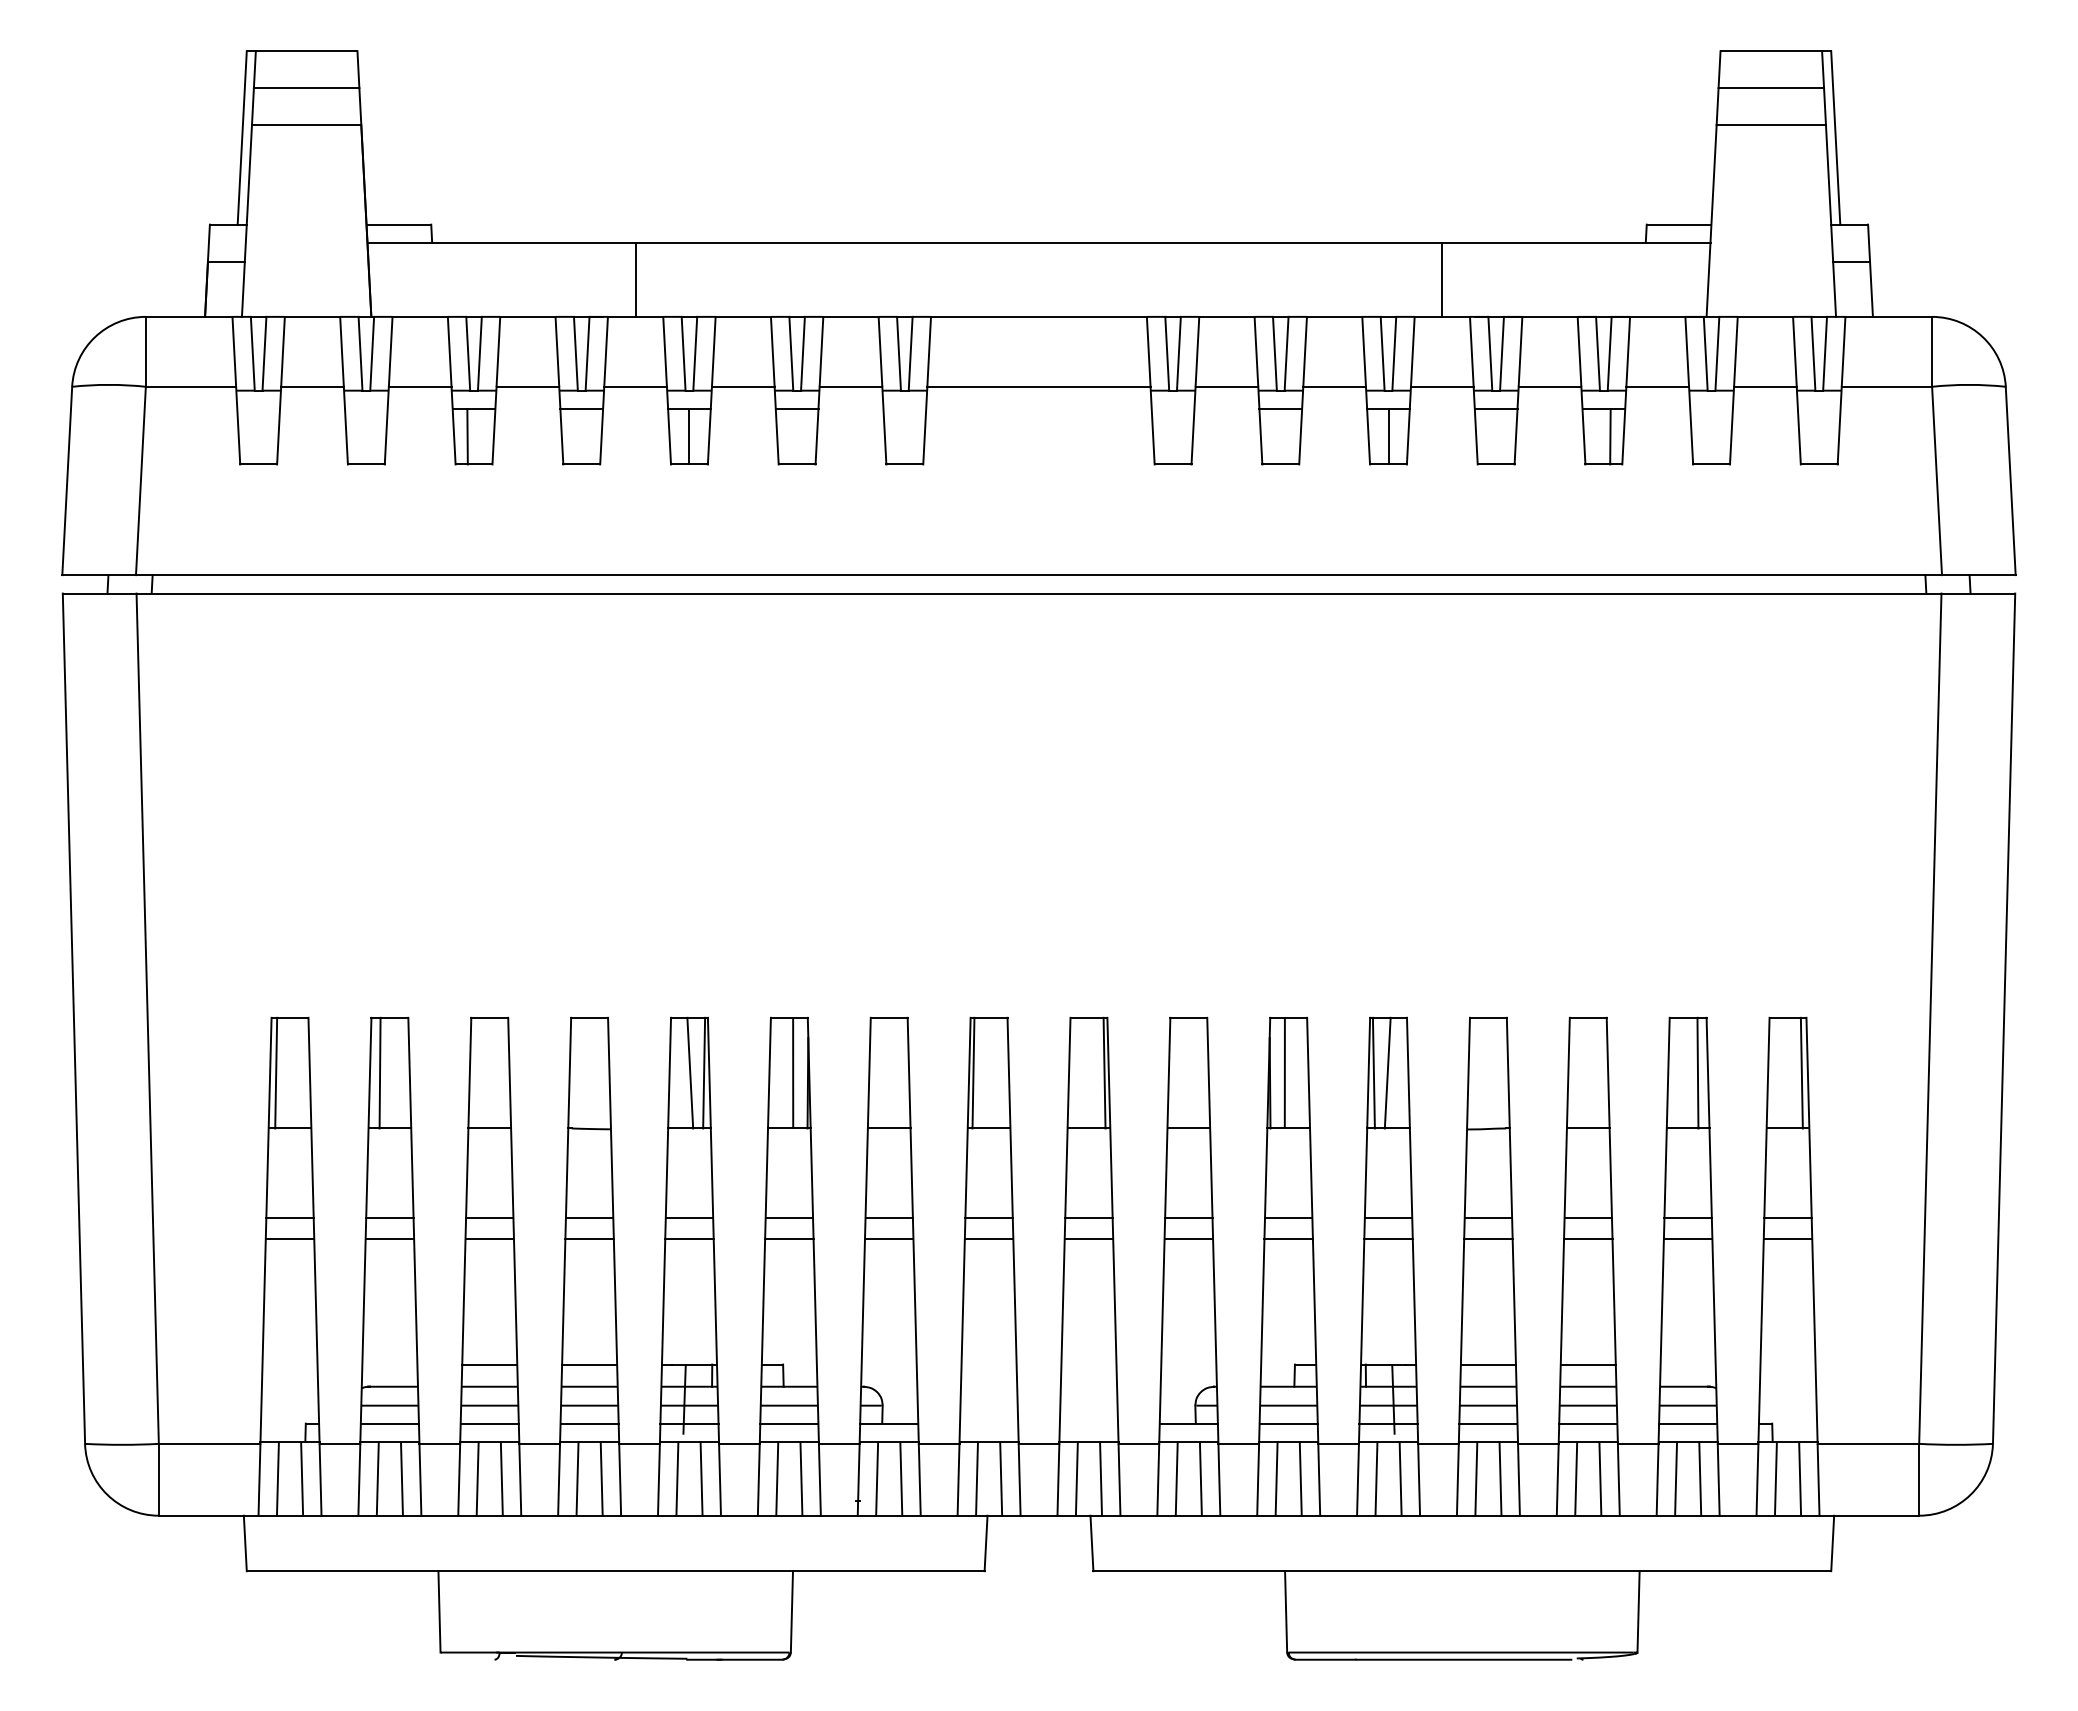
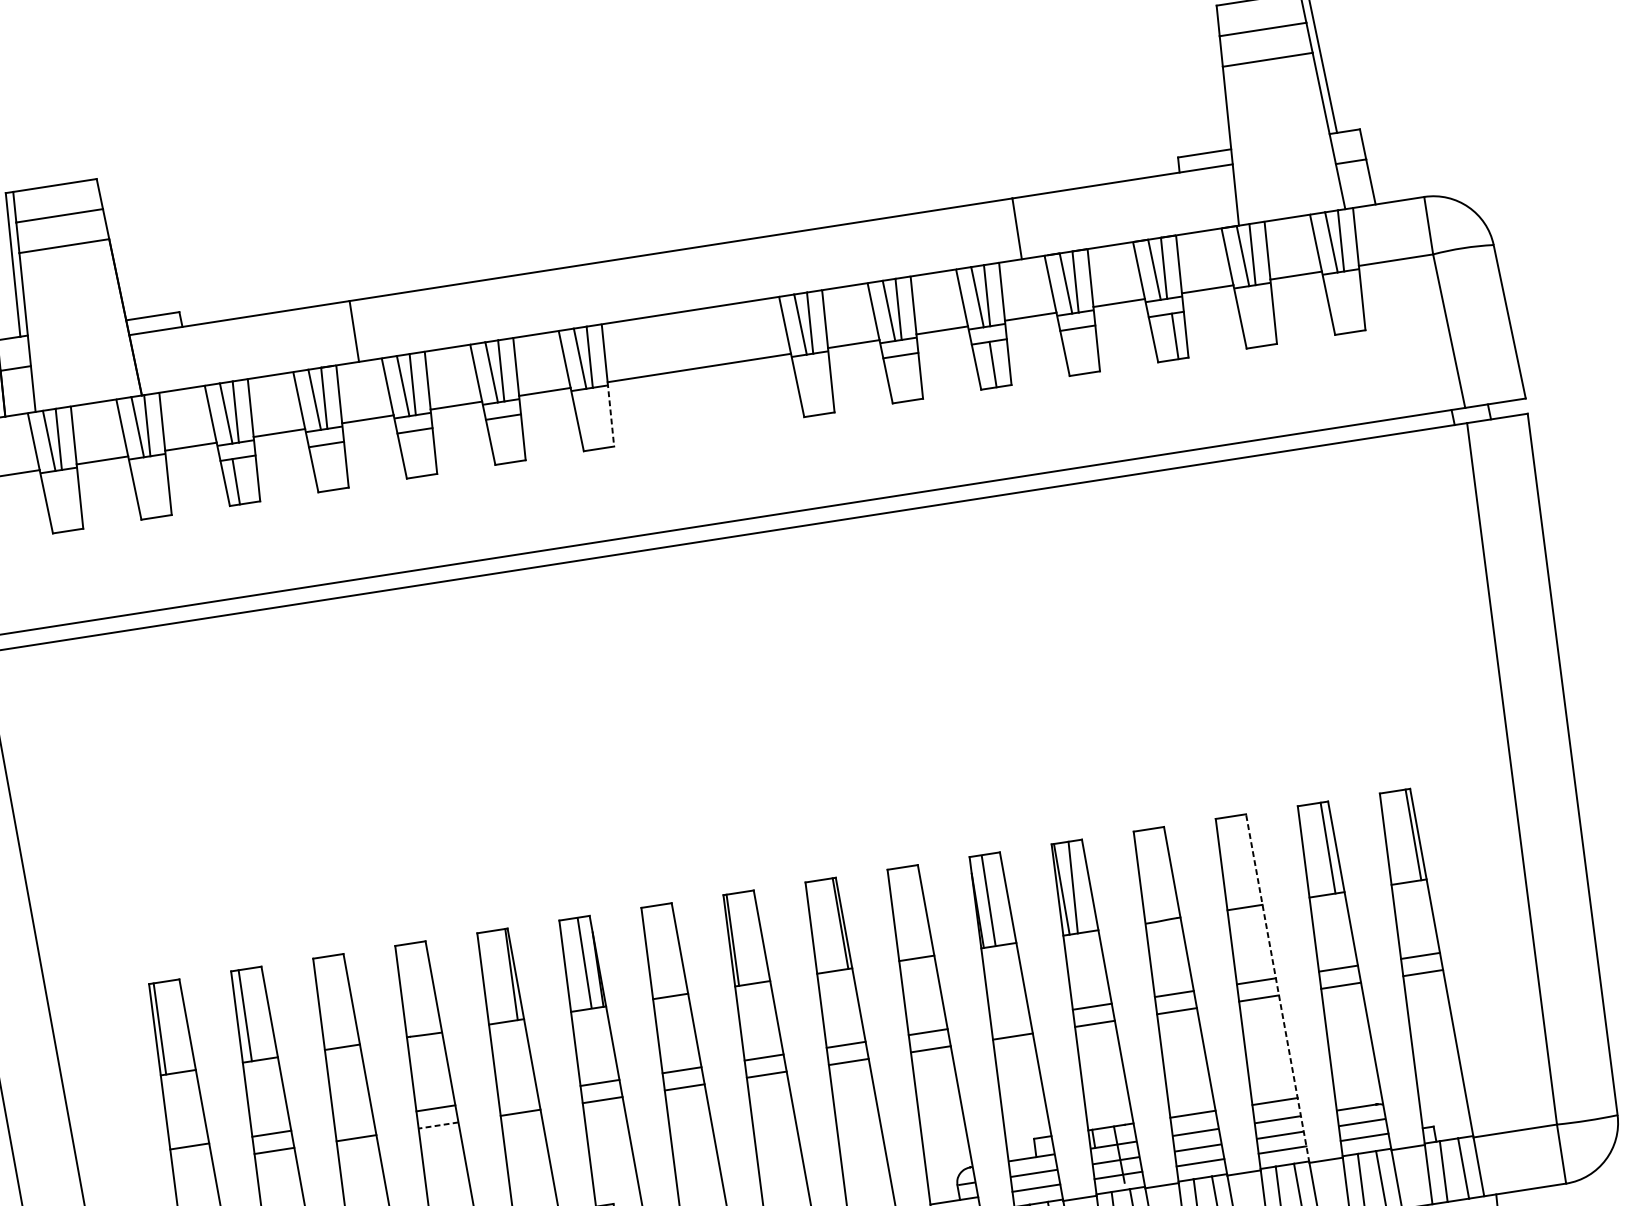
line: (925, 425) -> (611, 414), solid -> dashed
line: (689, 436) -> (418, 453), removed
line: (690, 1072) -> (500, 975), removed
line: (489, 1218) -> (353, 1121), removed
line: (689, 1218) -> (518, 1095), removed
line: (1288, 1218) -> (1010, 1019), removed
line: (1612, 1230) -> (1277, 988), solid -> dashed
line: (289, 1239) -> (192, 1163), removed
line: (589, 1239) -> (438, 1125), solid -> dashed

